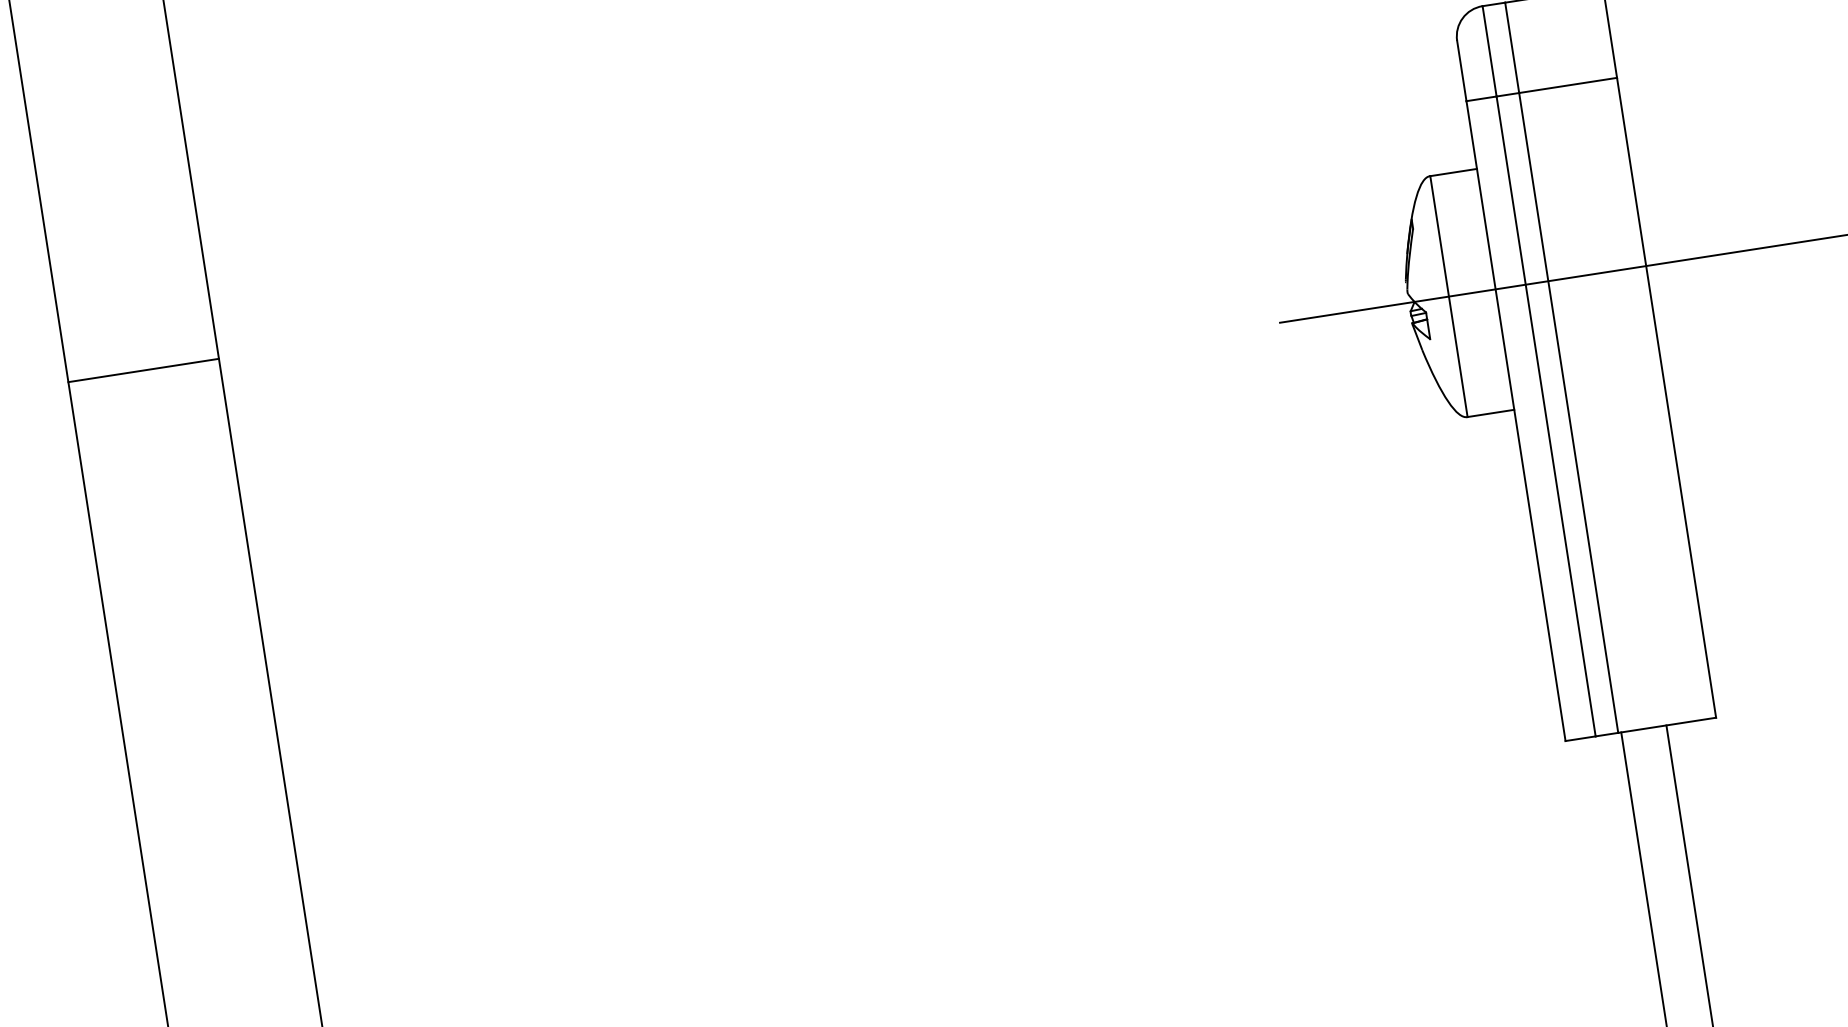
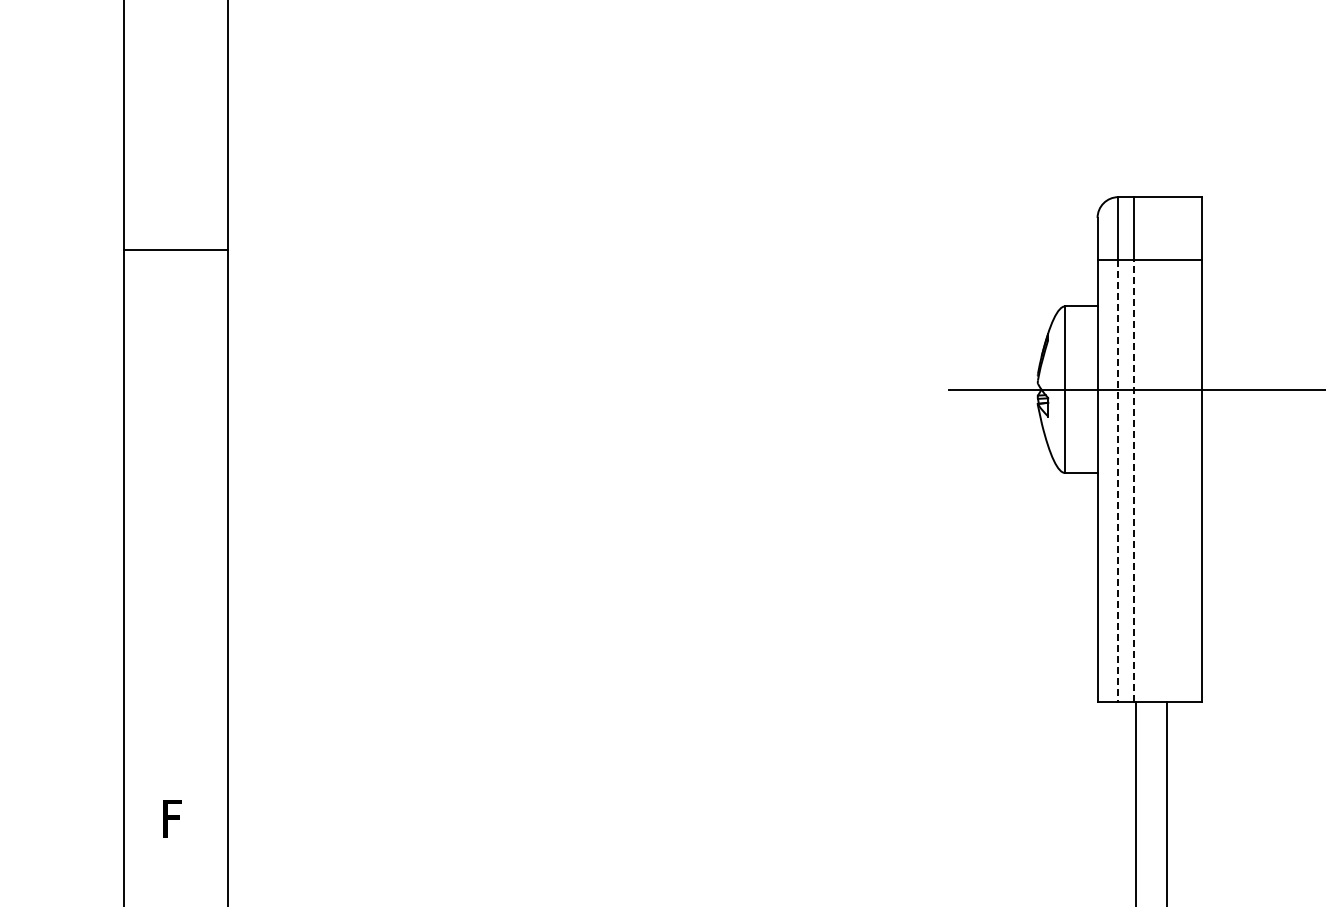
line: (143, 370) -> (176, 250), moved
line: (1569, 412) -> (1134, 480), solid -> dashed
line: (1546, 417) -> (1118, 481), solid -> dashed

